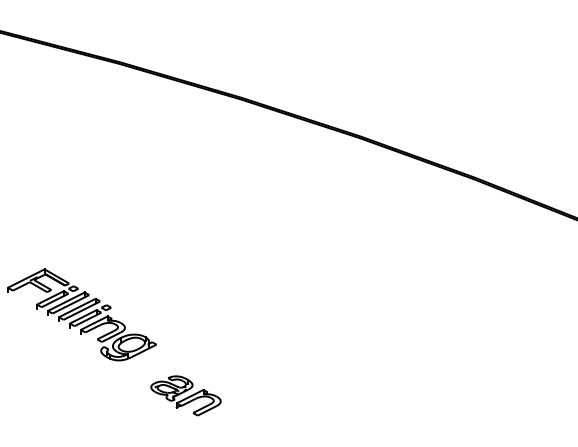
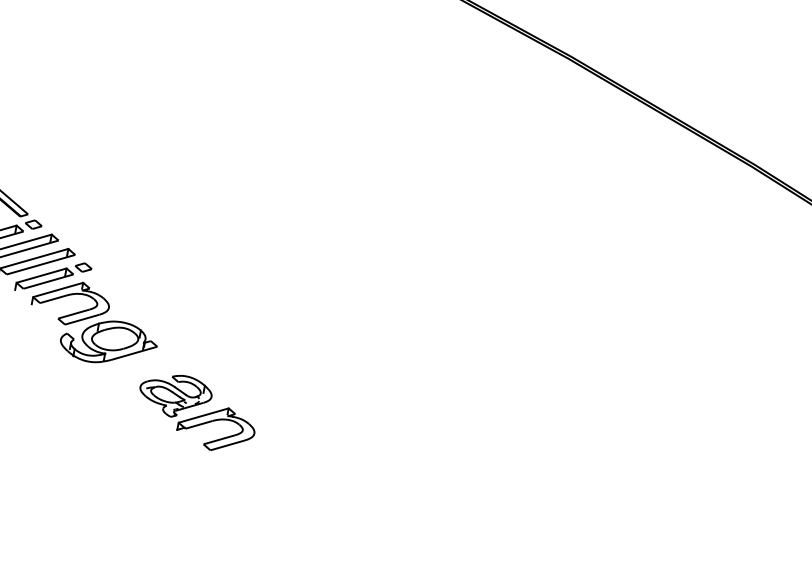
part: (185, 395) -> (196, 412), moved

